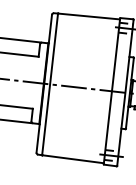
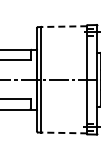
line: (89, 16) -> (64, 26), solid -> dashed
line: (73, 158) -> (64, 132), solid -> dashed

